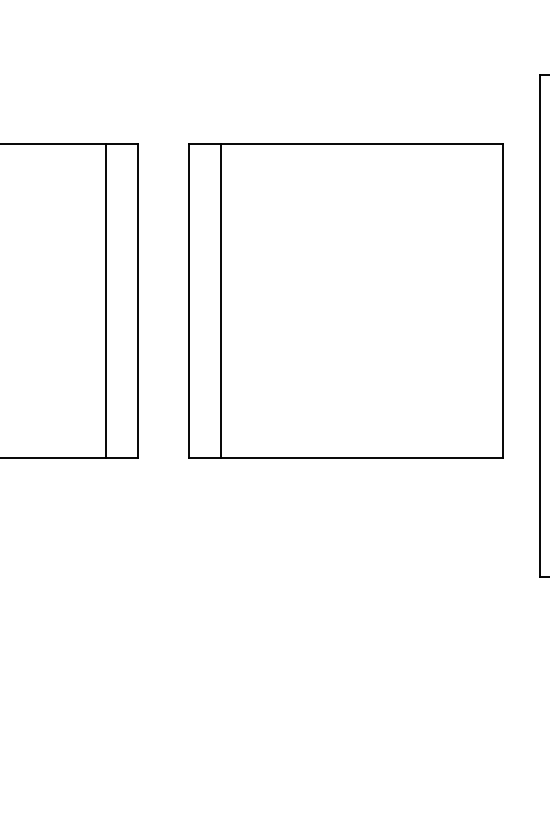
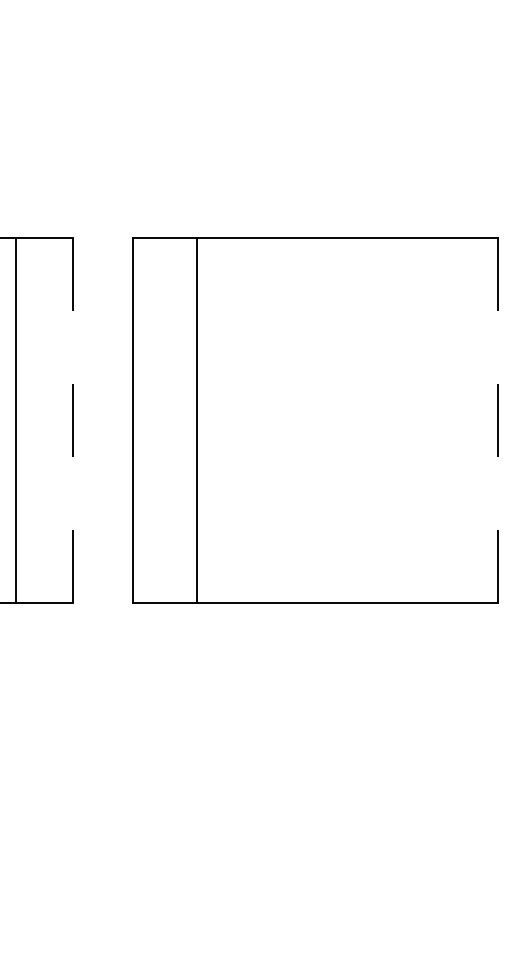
line: (106, 301) -> (16, 420), moved
line: (137, 301) -> (73, 420), solid -> dashed
line: (220, 301) -> (196, 420), moved
line: (502, 301) -> (497, 420), solid -> dashed

